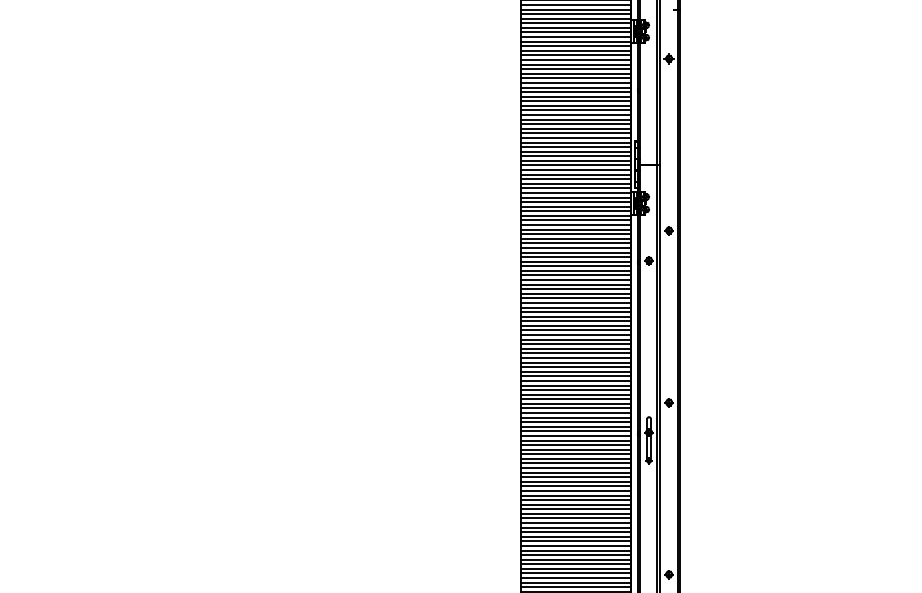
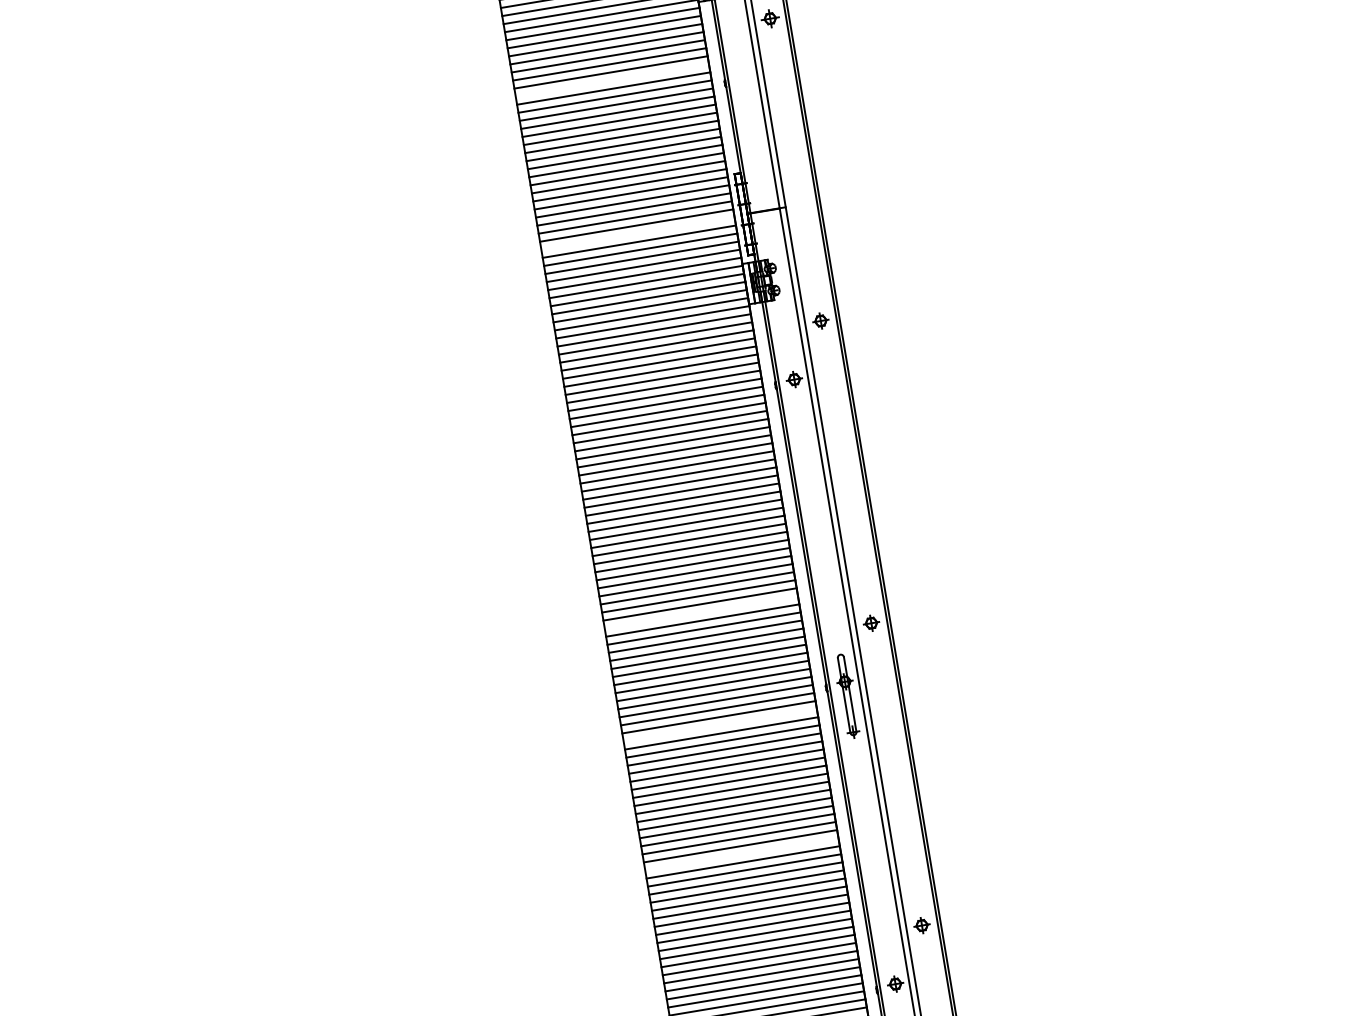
line: (576, 78) -> (613, 80), removed
line: (576, 165) -> (638, 233), removed
line: (576, 380) -> (702, 611), removed
line: (576, 445) -> (721, 725), removed
line: (576, 518) -> (742, 854), removed

